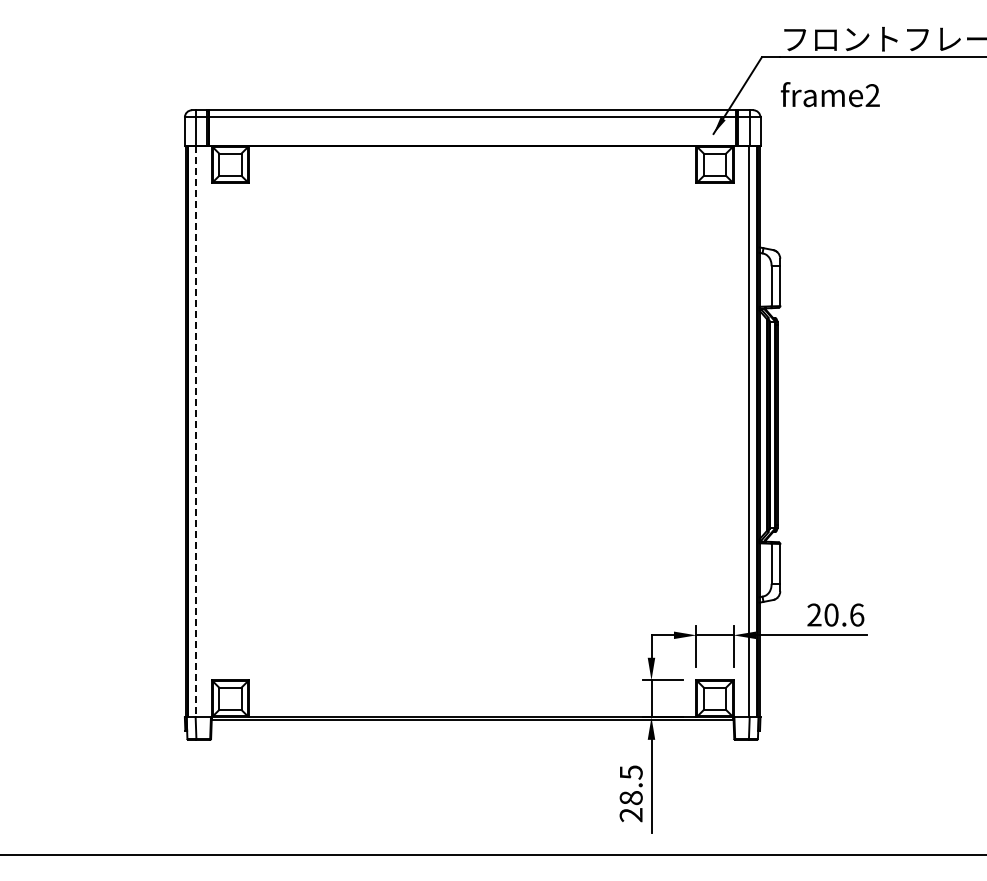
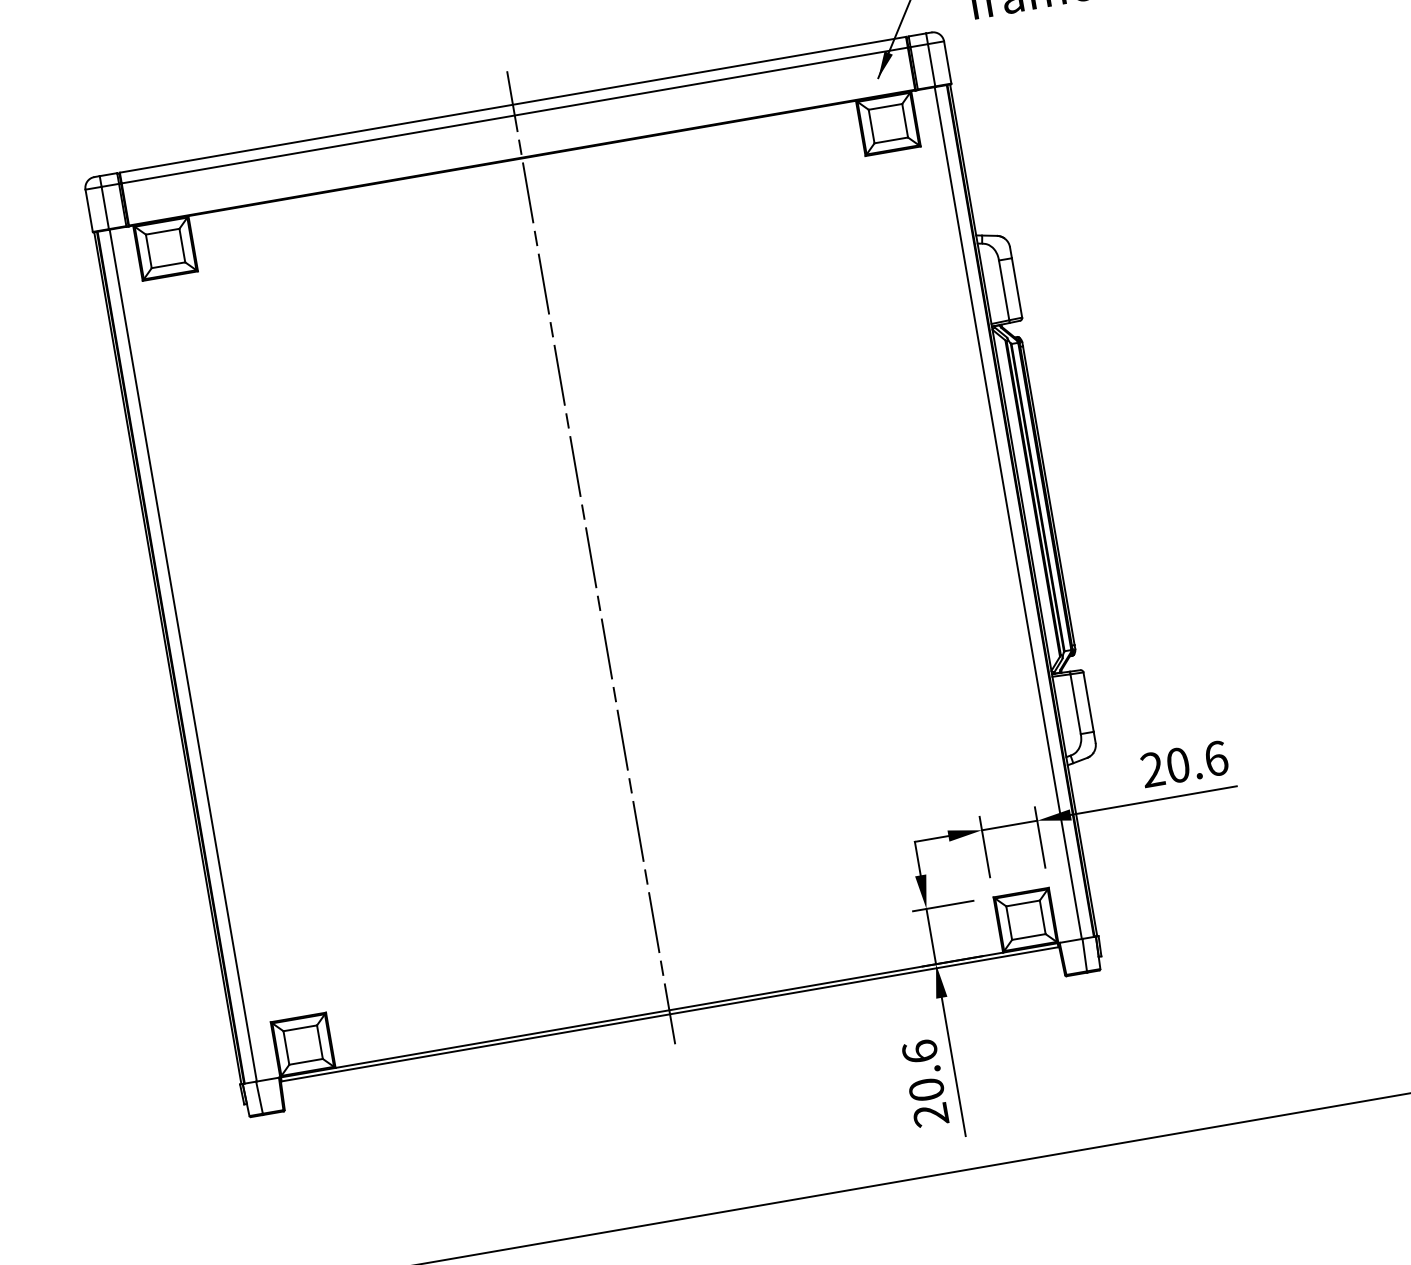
line: (472, 414) -> (591, 558), added
line: (196, 431) -> (183, 655), dashed -> solid
text: (630, 785) -> (922, 1071), 28.5 -> 20.6

